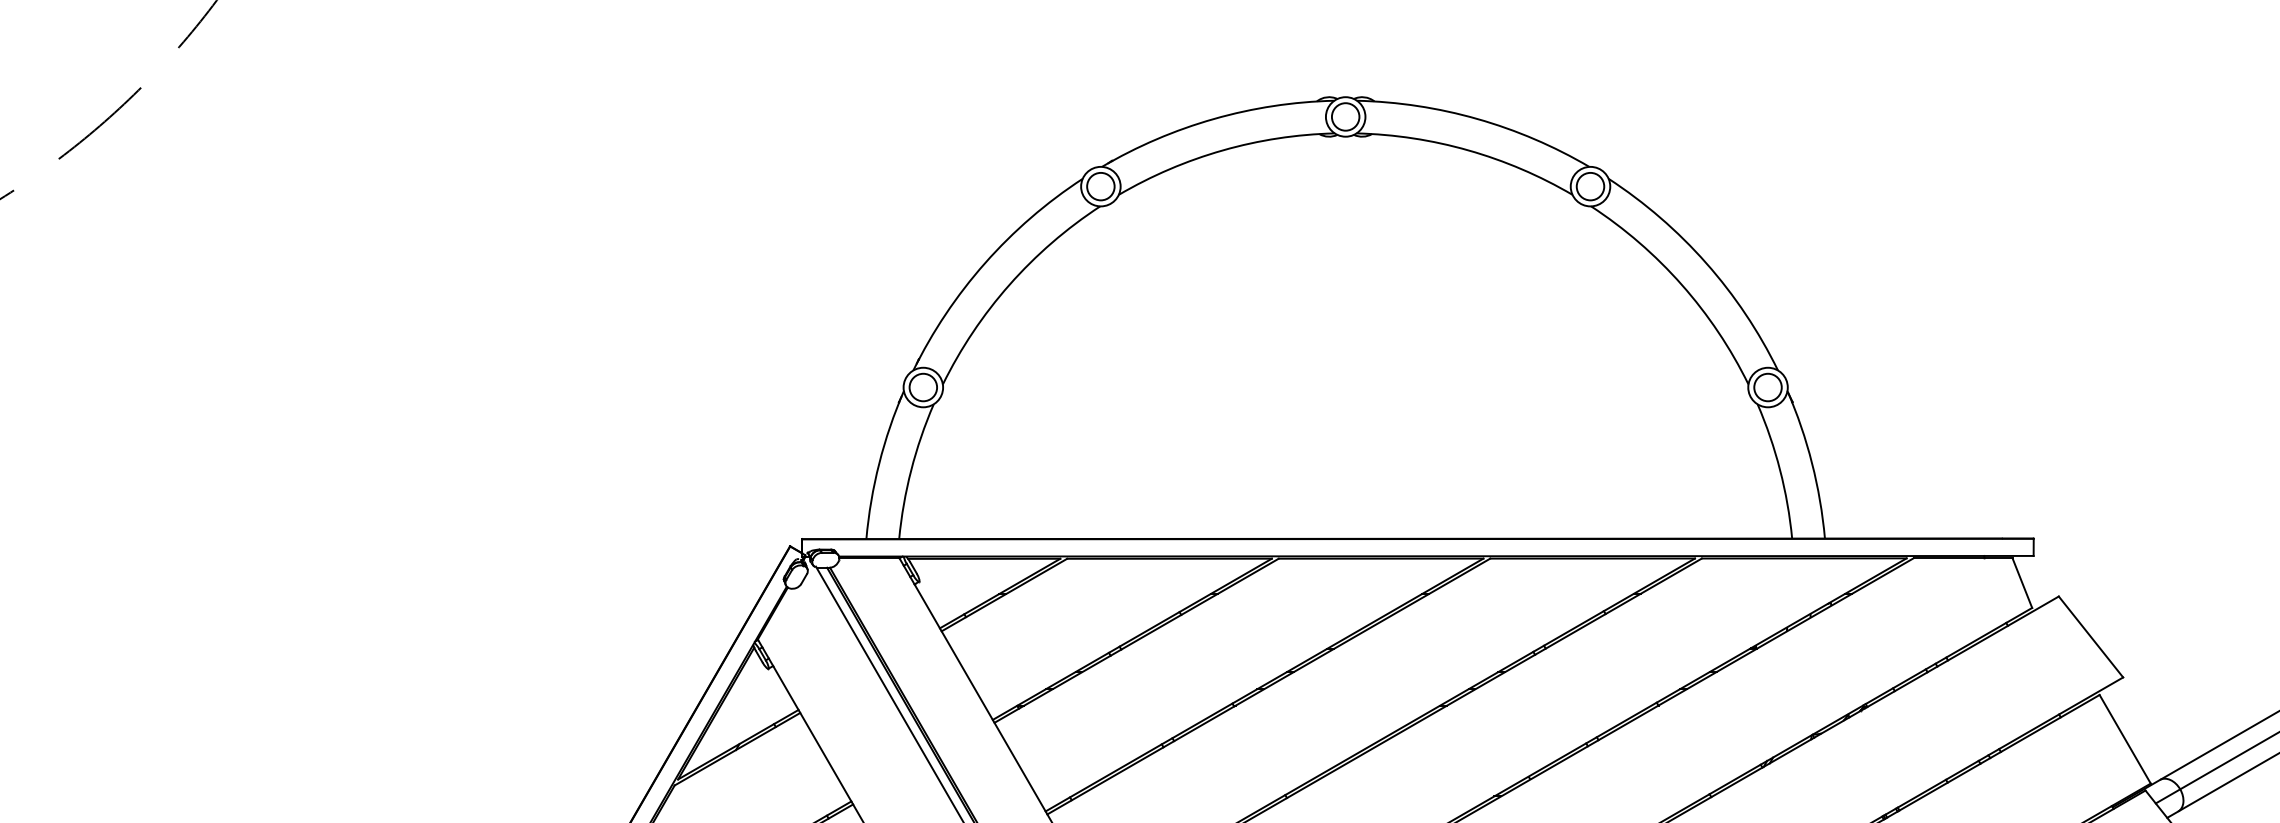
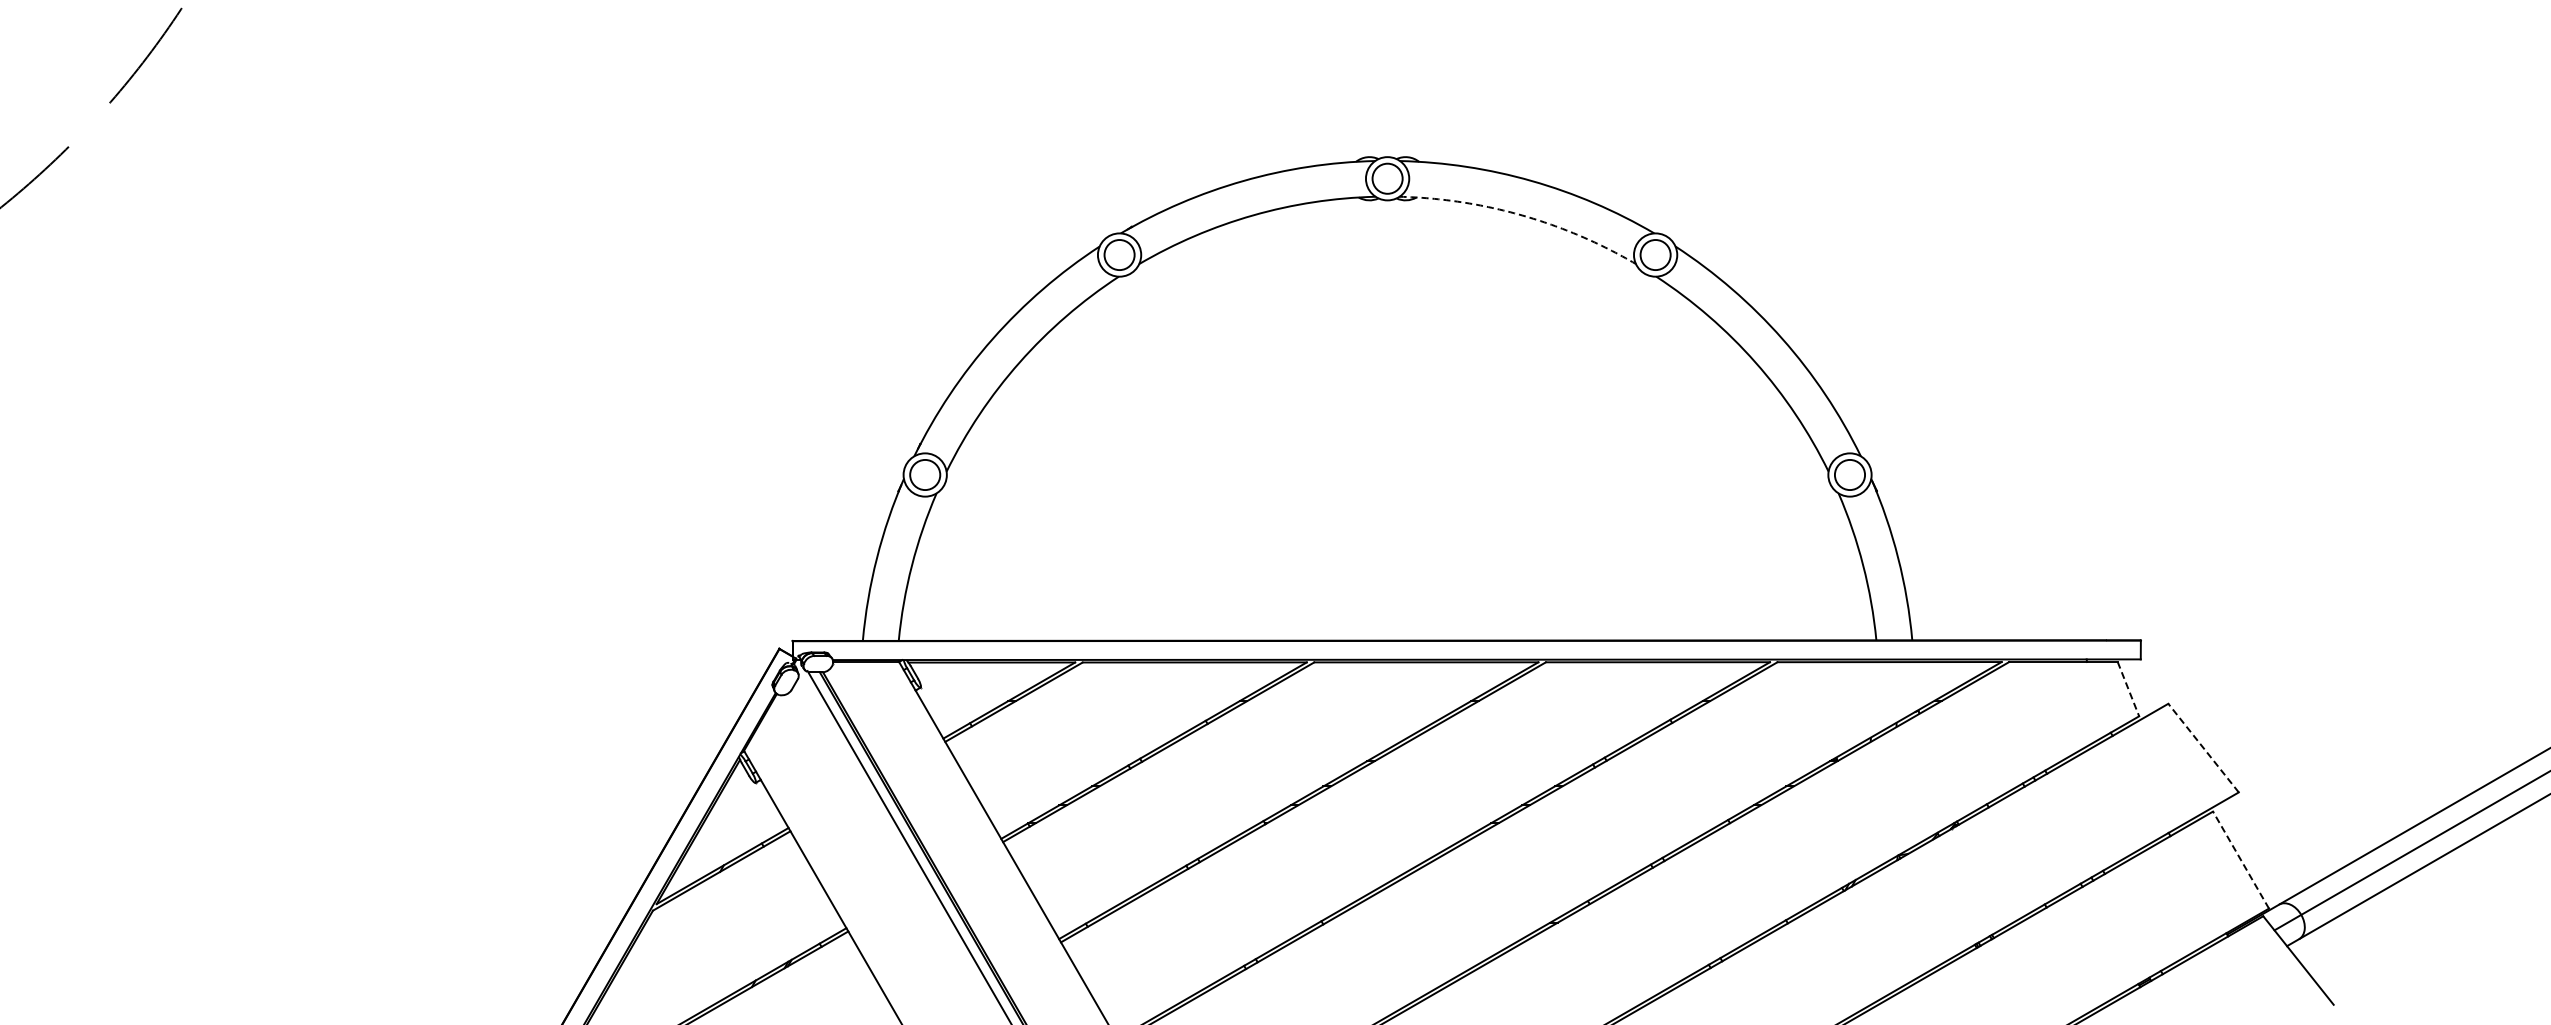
arc: (1468, 150) -> (1522, 215), solid -> dashed
line: (2022, 583) -> (2128, 689), solid -> dashed
line: (2090, 637) -> (2203, 748), solid -> dashed
line: (2125, 739) -> (2241, 860), solid -> dashed

